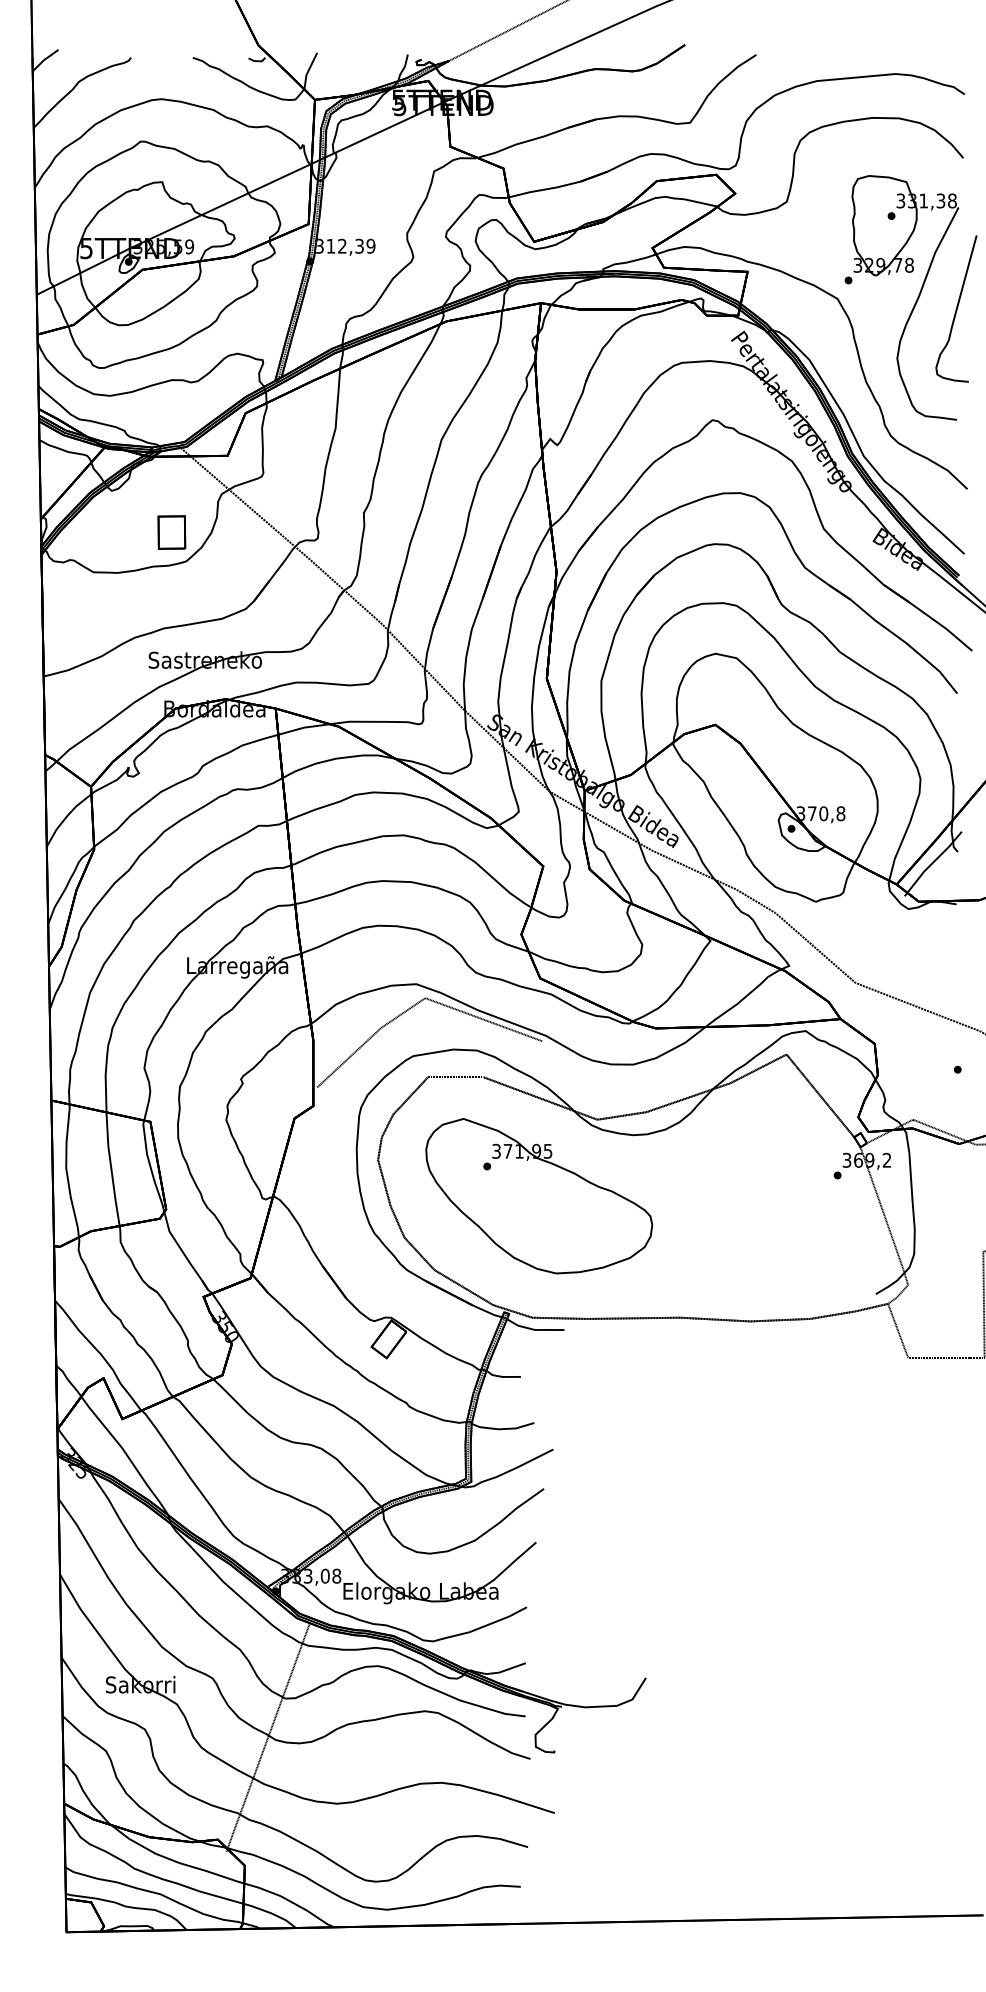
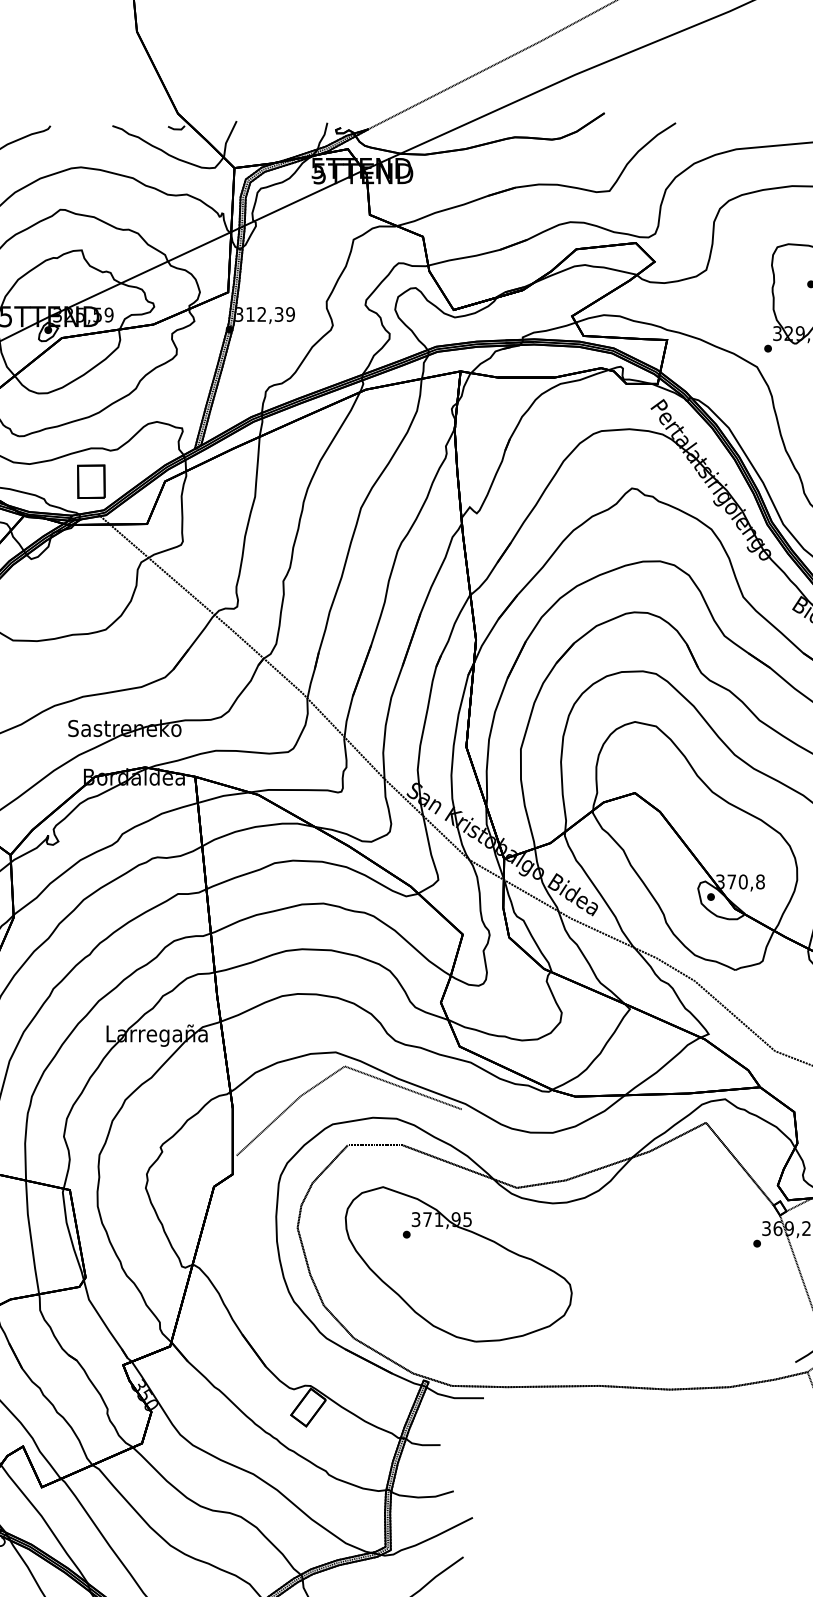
part: (171, 532) -> (91, 481), moved

